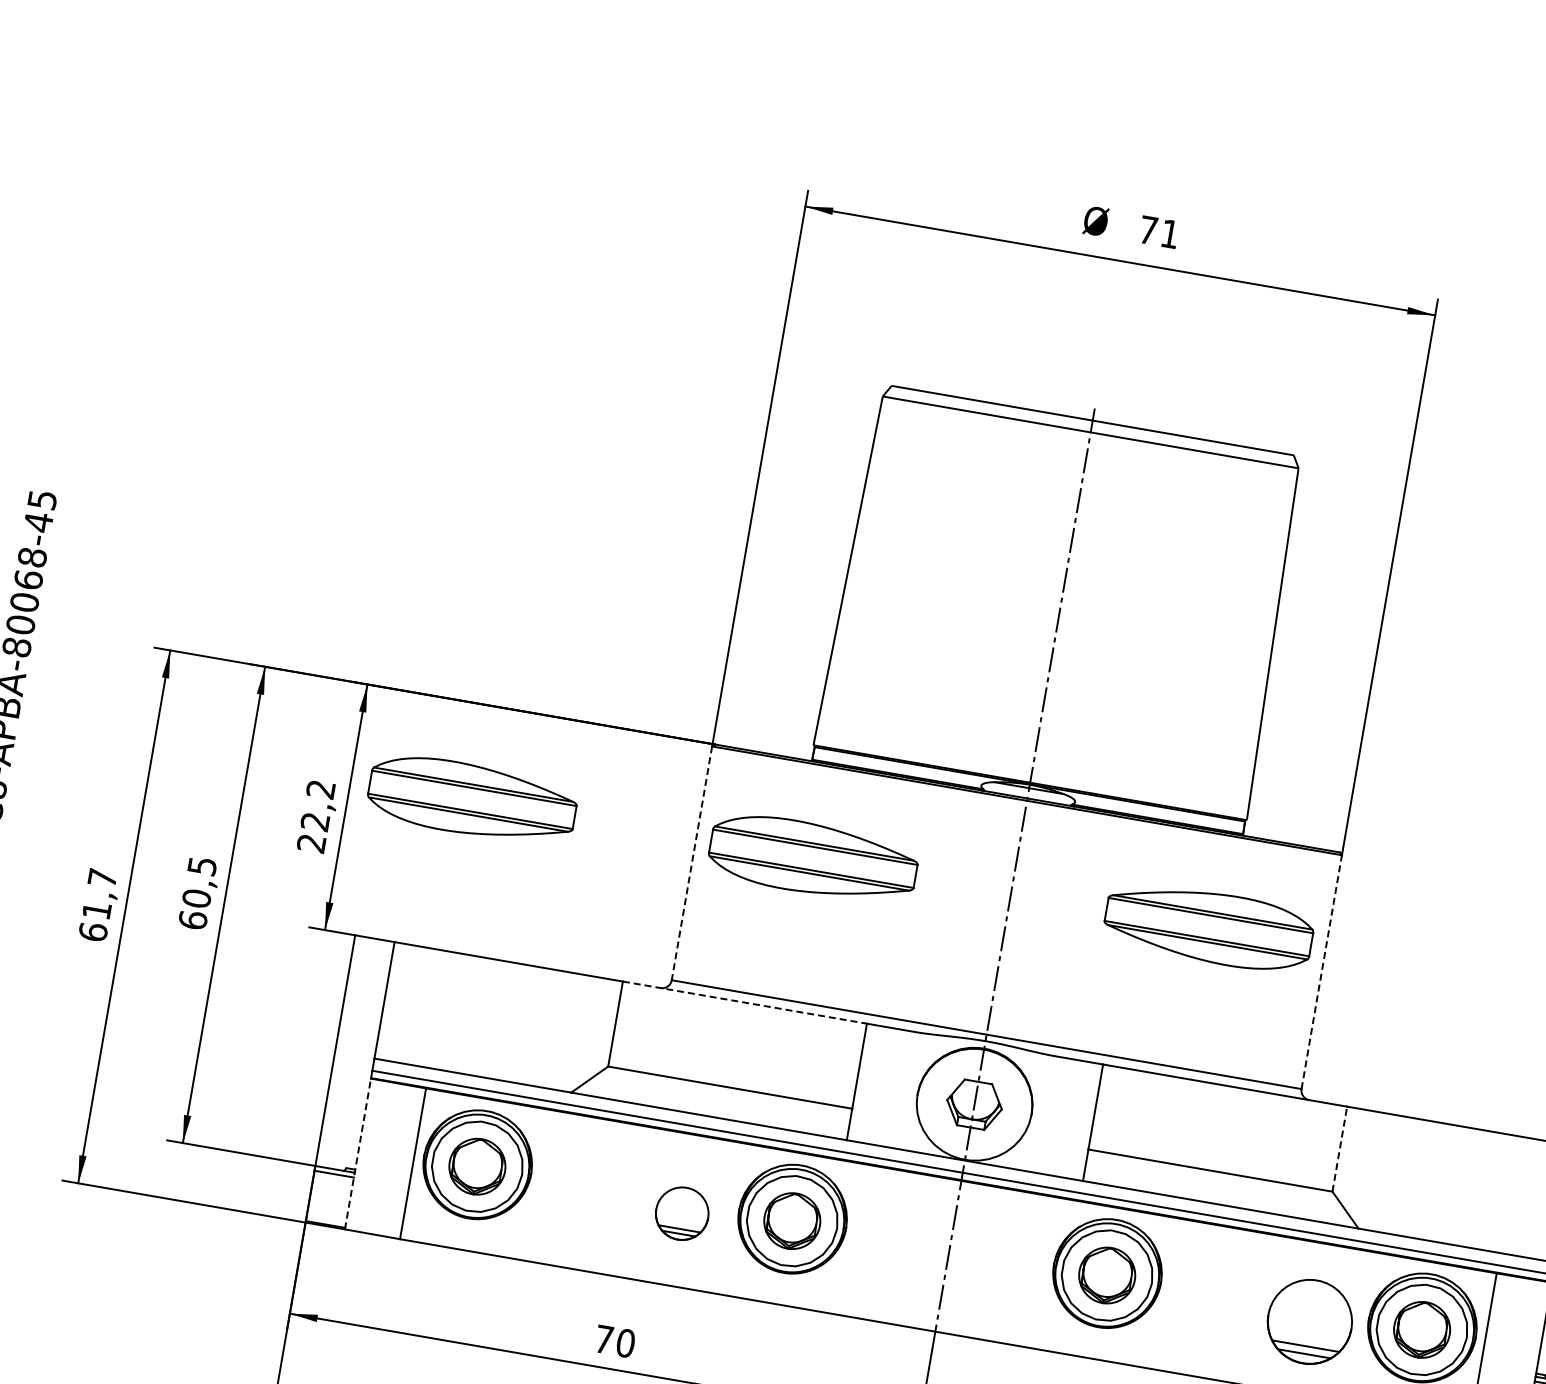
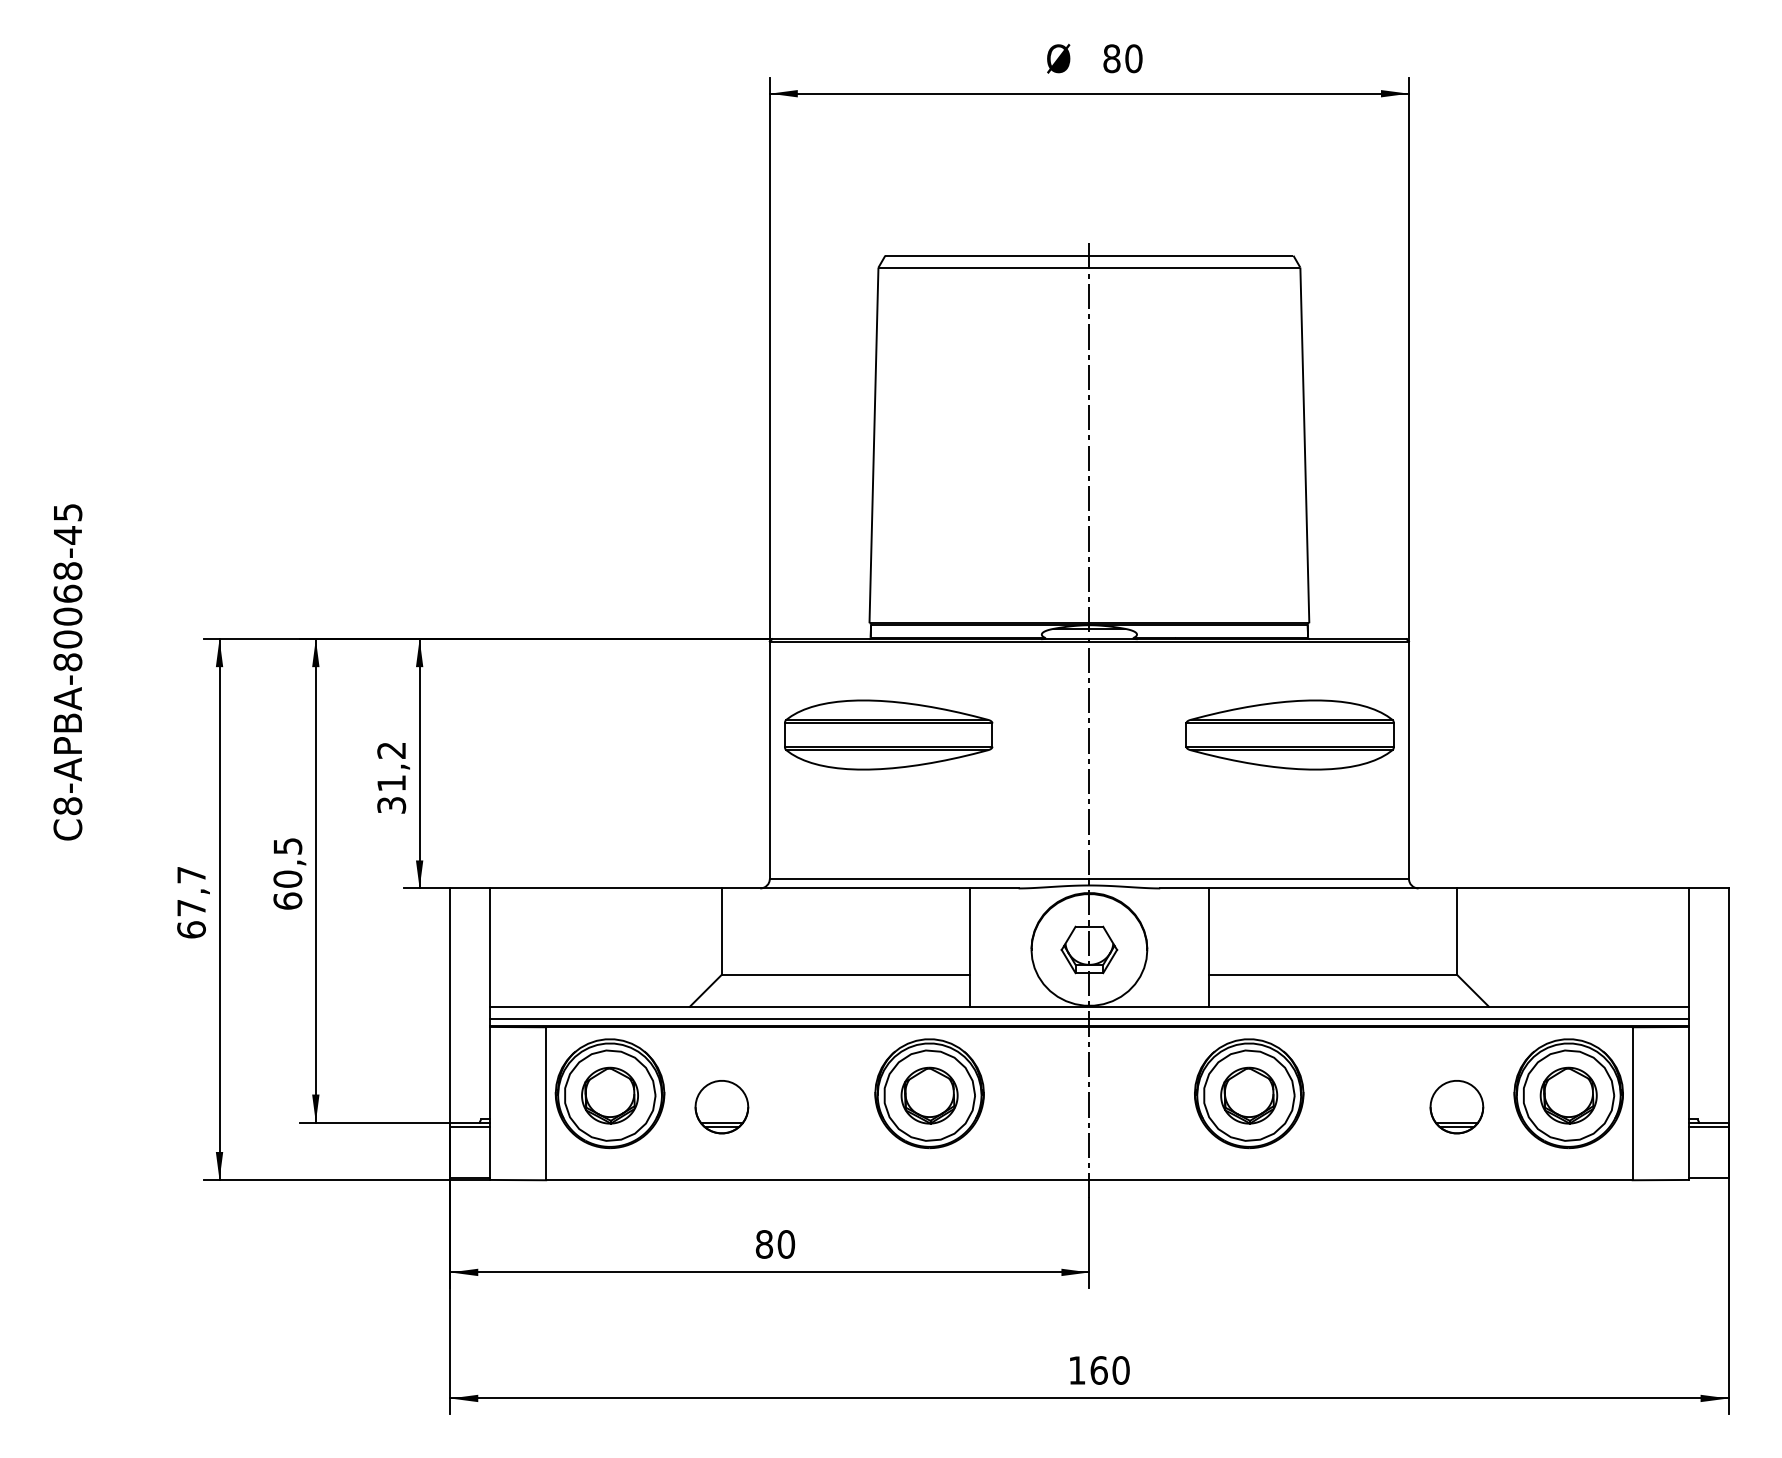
text: (1158, 231) -> (1122, 58), 71 -> 80
part: (472, 799) -> (542, 734), removed
text: (313, 832) -> (391, 794), 22,2 -> 31,2
line: (691, 863) -> (769, 760), dashed -> solid
text: (96, 911) -> (191, 908), 61,7 -> 67,7
line: (1321, 972) -> (1408, 760), dashed -> solid
line: (744, 1002) -> (845, 888), dashed -> solid
line: (1339, 1149) -> (1456, 931), dashed -> solid
line: (358, 1153) -> (490, 1102), dashed -> solid
part: (681, 1214) -> (721, 1107), moved
part: (1309, 1322) -> (1456, 1107), size x0.62
text: (604, 1339) -> (764, 1244), 70 -> 80

